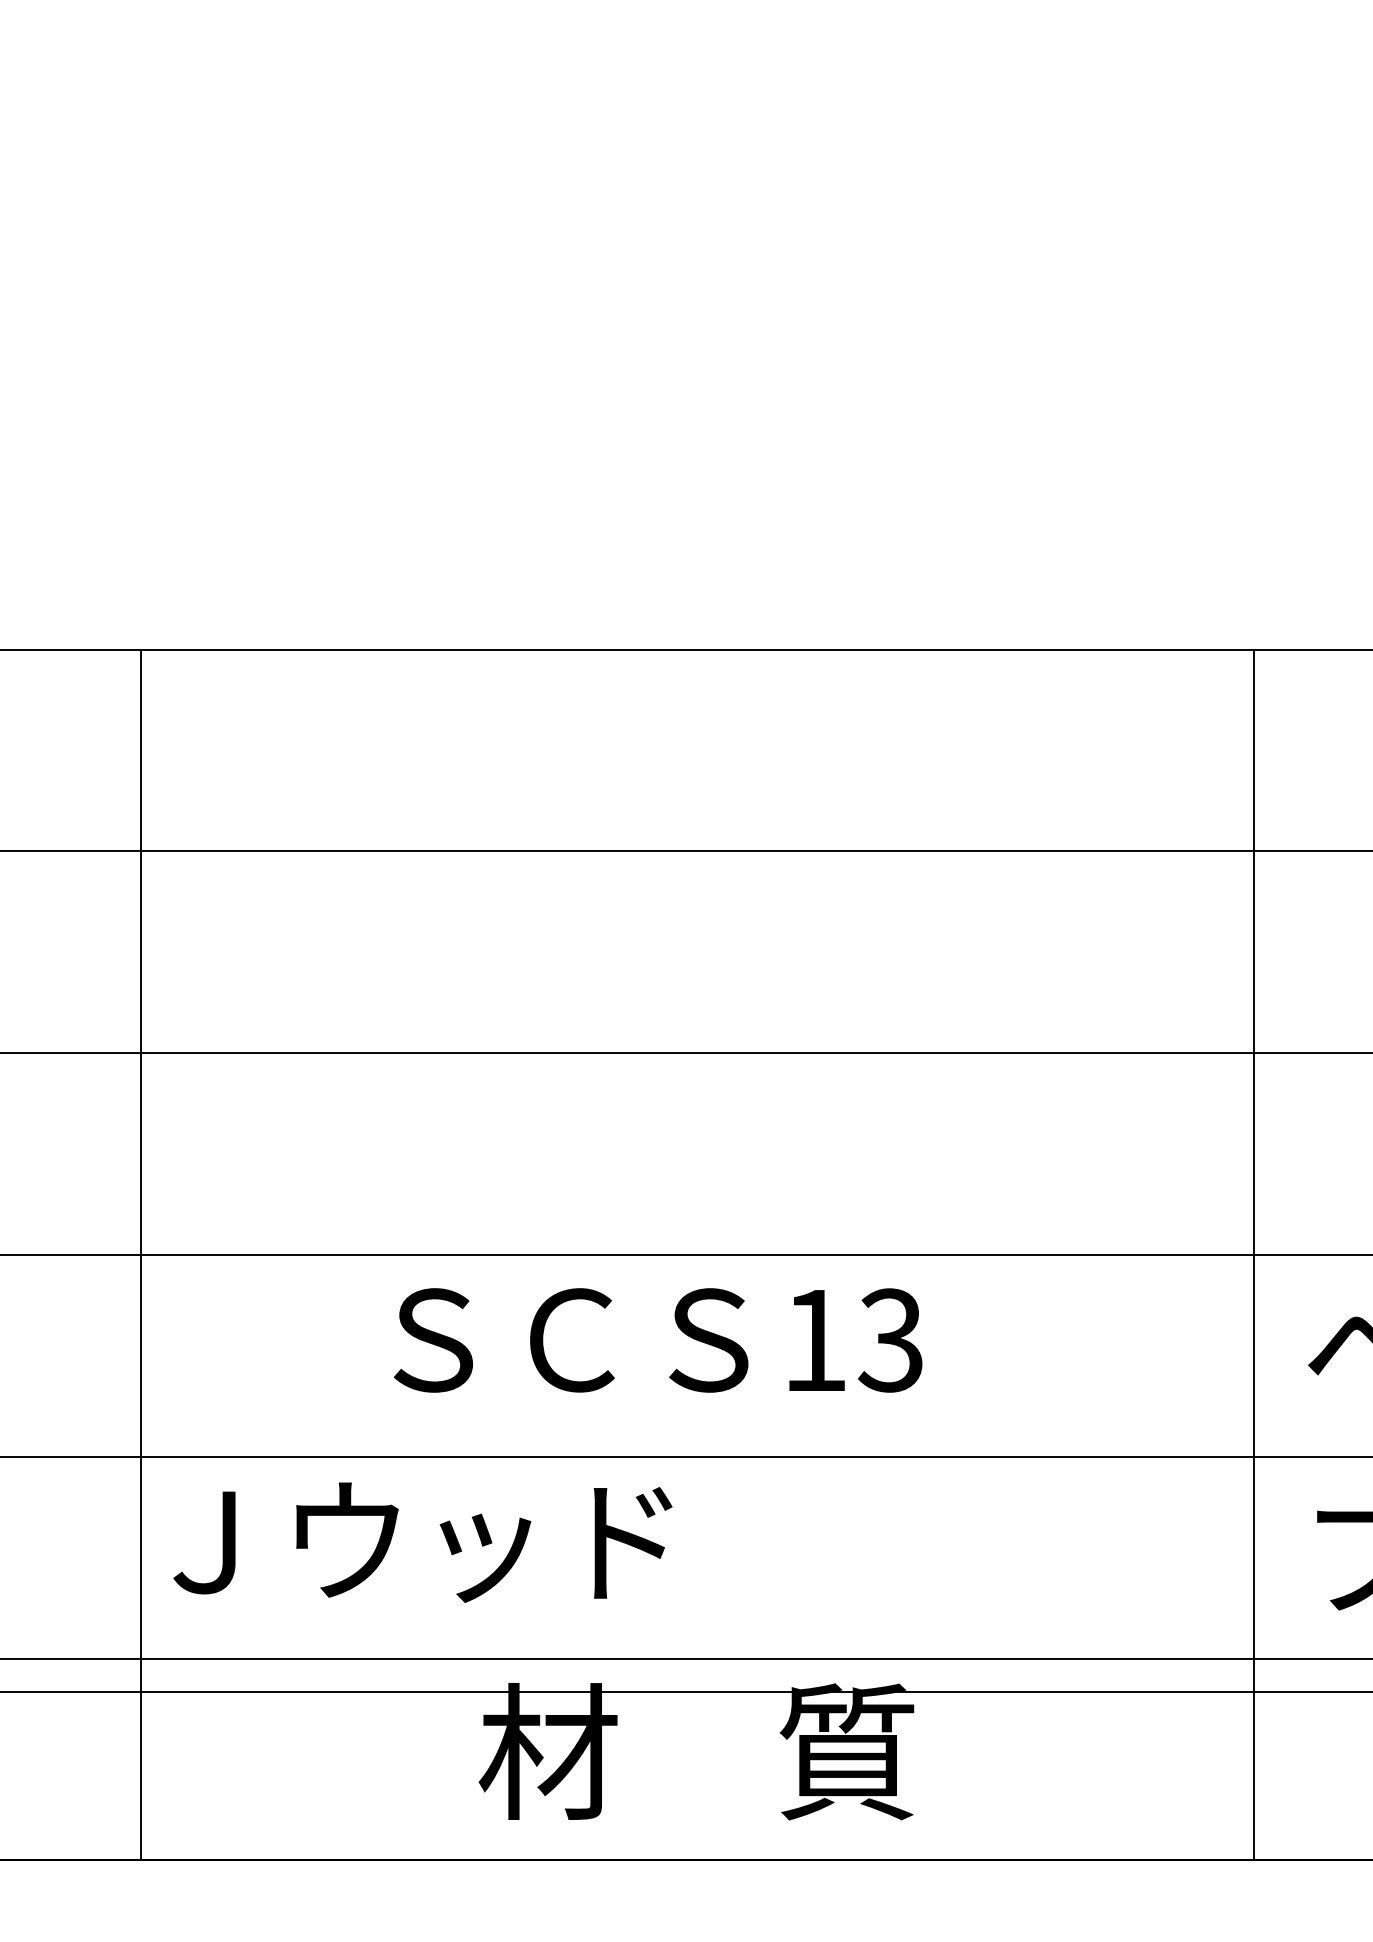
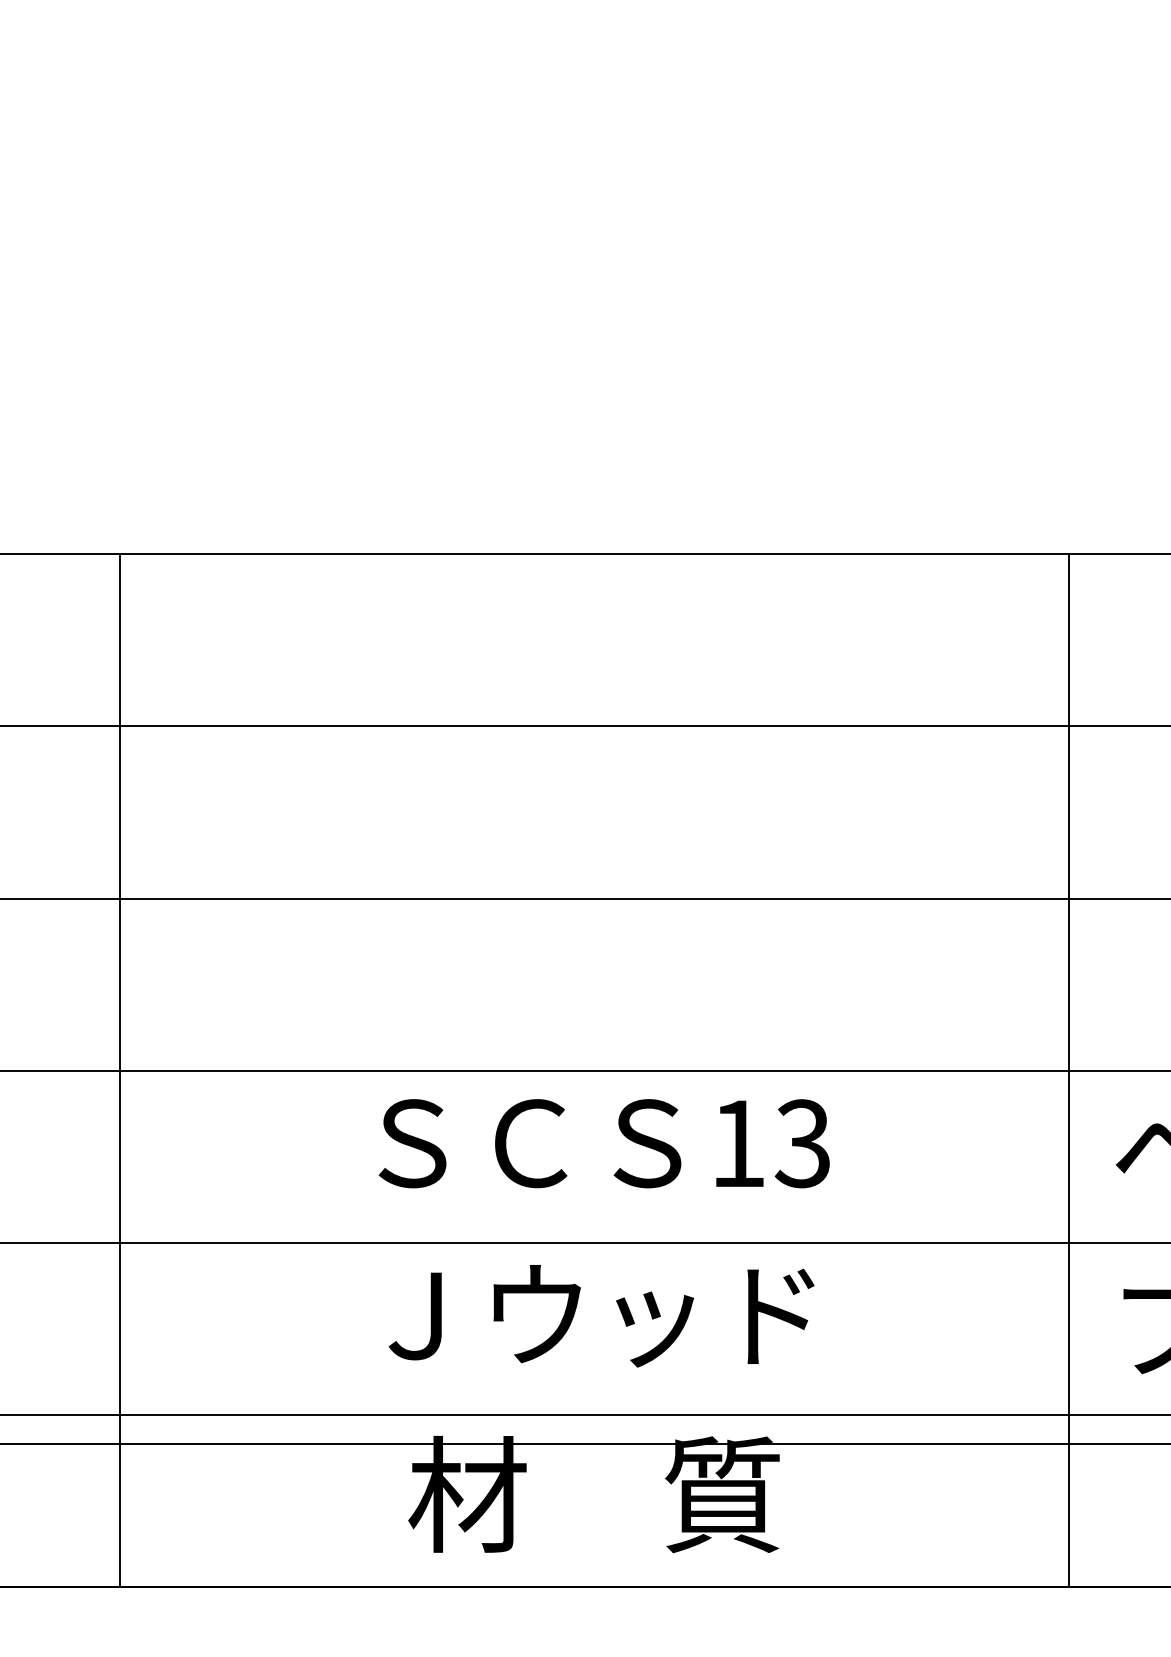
text: (657, 1340) -> (603, 1143), moved
text: (422, 1542) -> (601, 1316), moved

